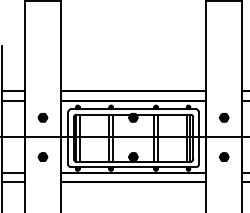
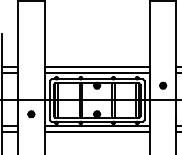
part: (43, 117) -> (31, 85), removed
part: (224, 157) -> (163, 114), removed

